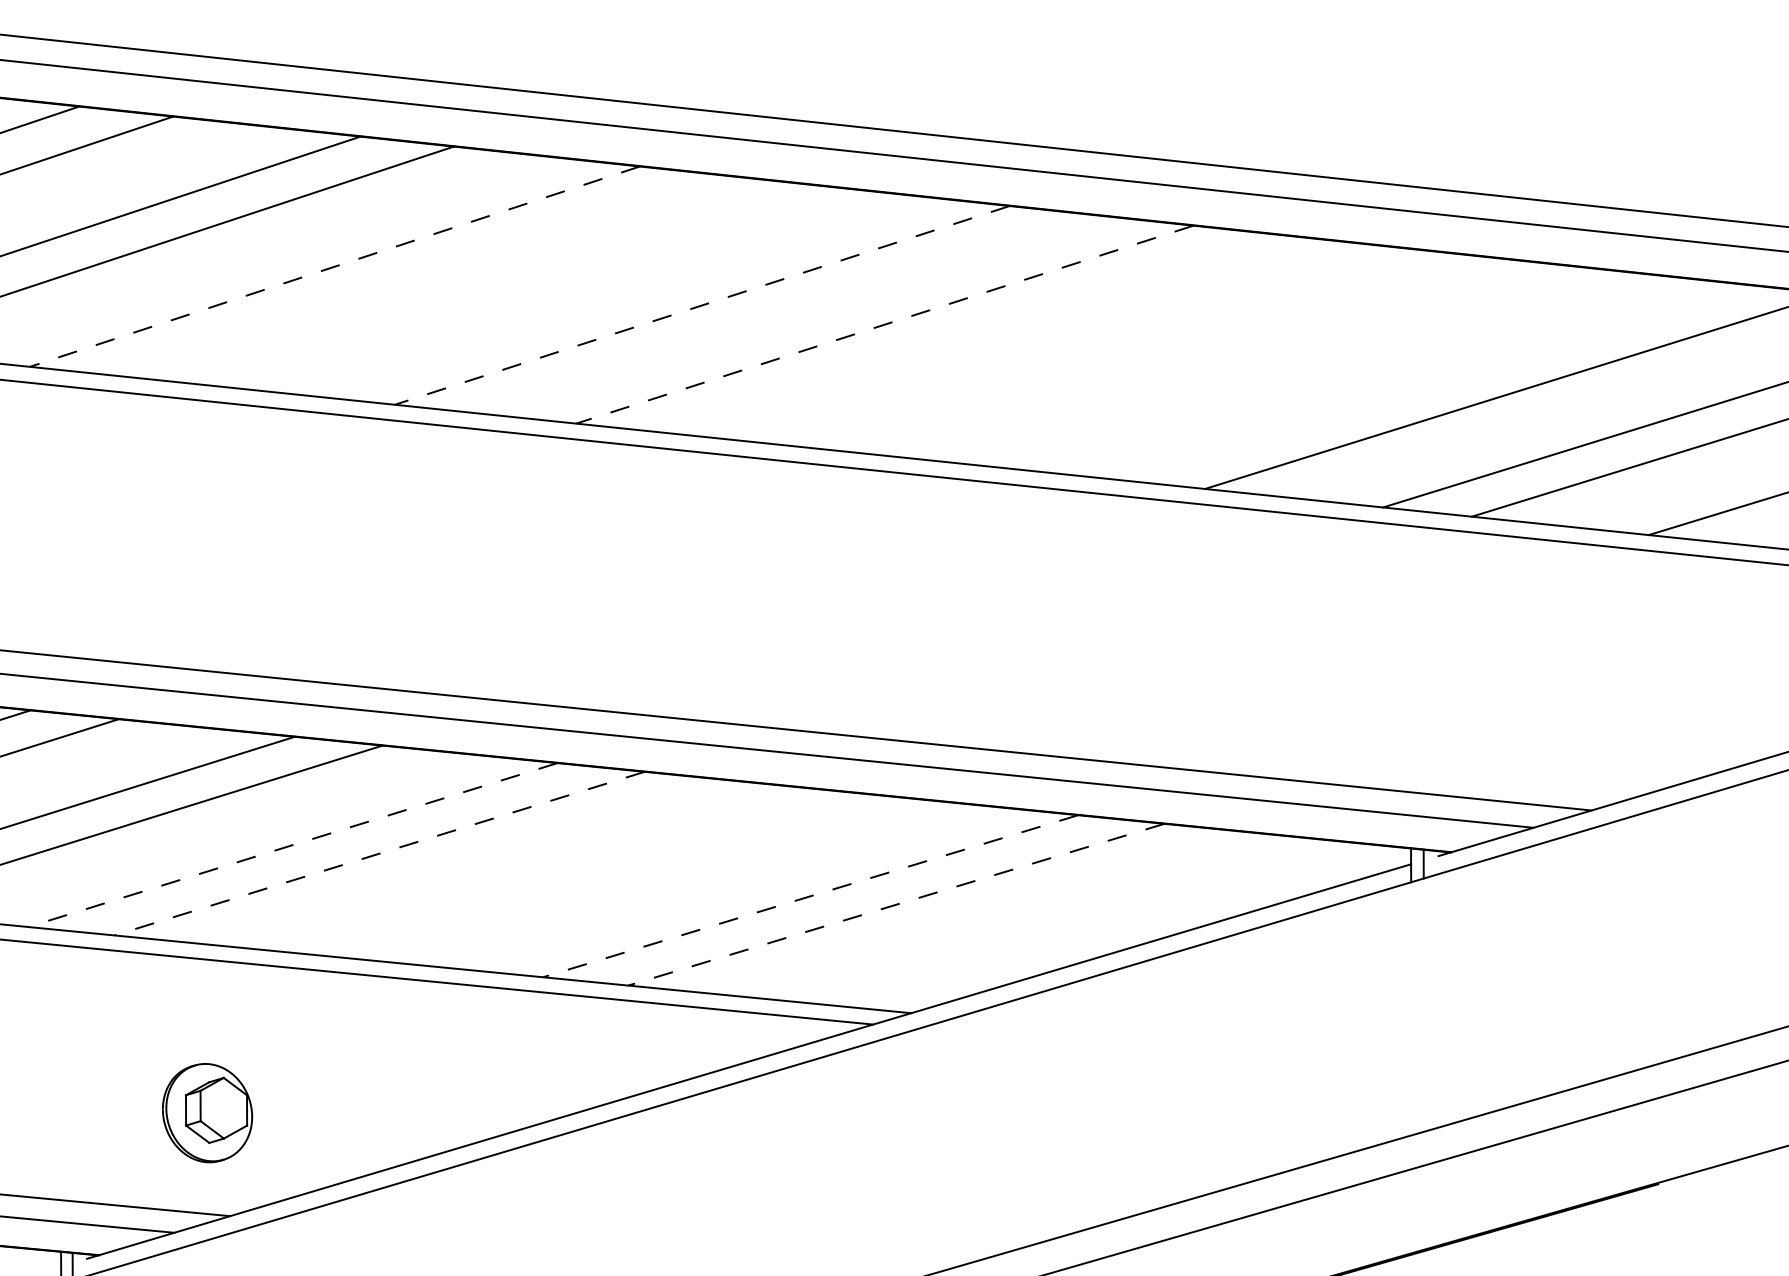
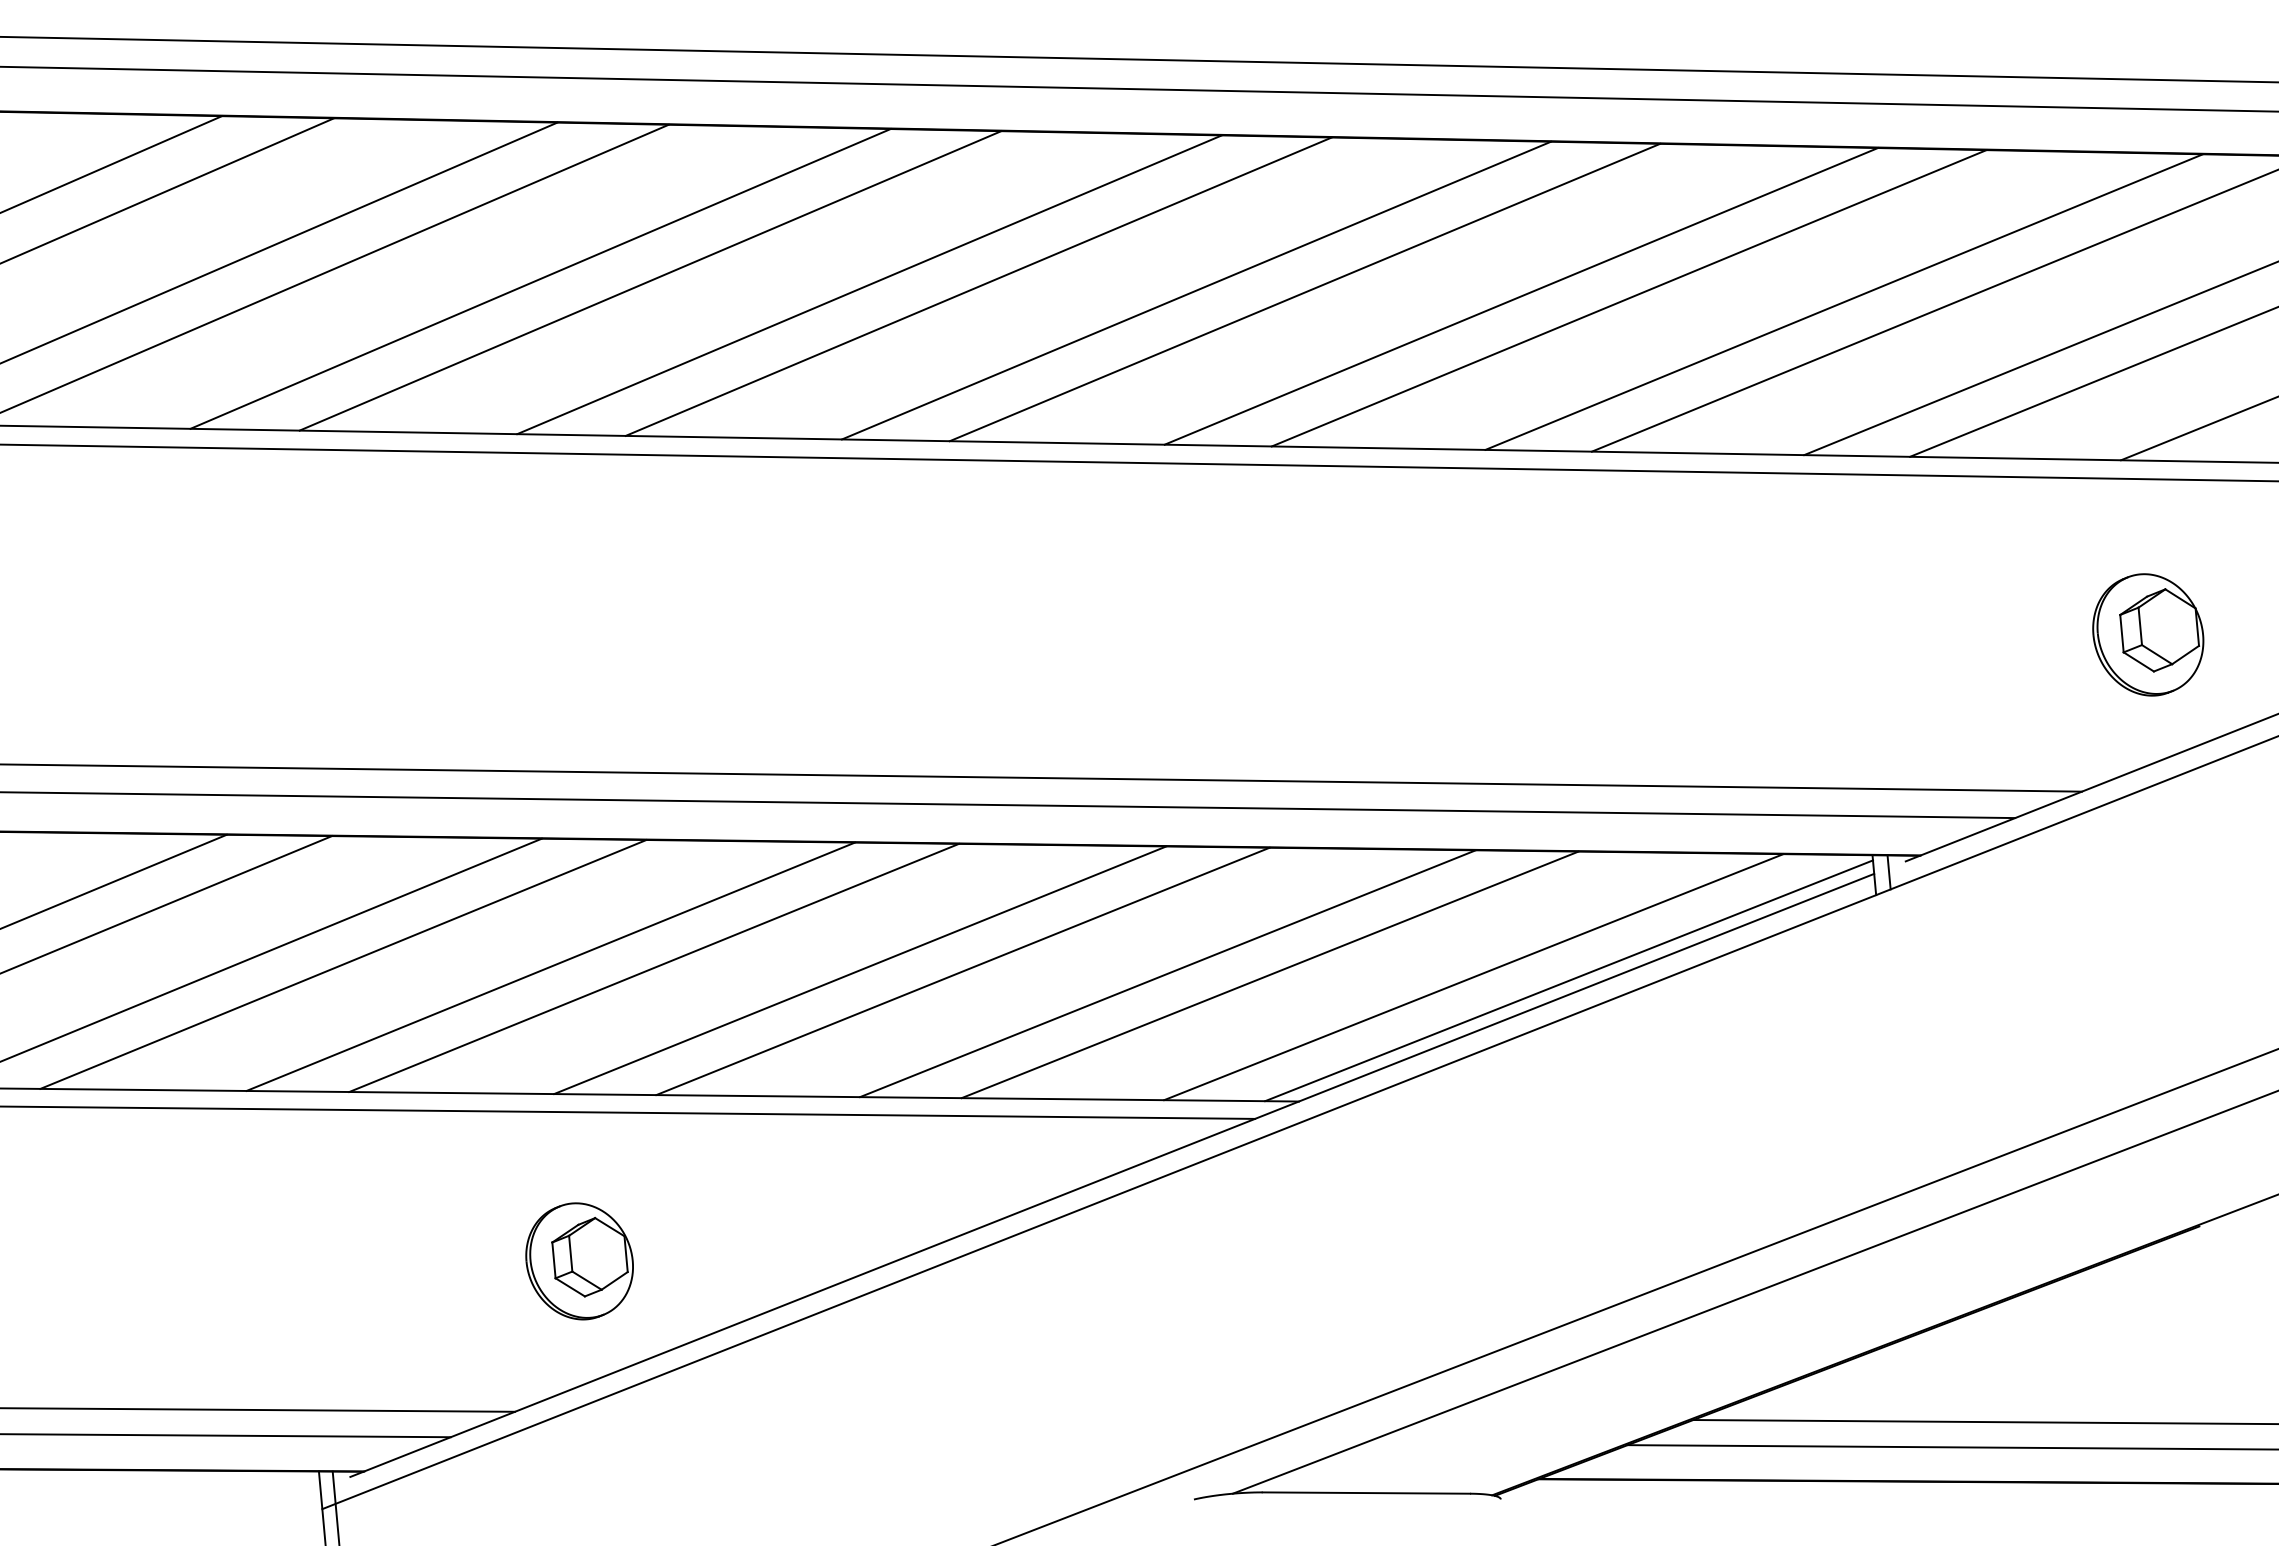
line: (334, 266) -> (540, 278), dashed -> solid
line: (427, 276) -> (650, 280), added
line: (610, 295) -> (869, 284), added
line: (702, 305) -> (978, 286), dashed -> solid
line: (884, 324) -> (1196, 290), dashed -> solid
line: (975, 334) -> (1304, 292), added
line: (1156, 353) -> (1520, 296), added
line: (1247, 363) -> (1628, 298), added
line: (1427, 381) -> (1843, 301), added
part: (1659, 683) -> (2148, 634), added
line: (292, 844) -> (550, 966), dashed -> solid
line: (379, 854) -> (653, 968), dashed -> solid
line: (552, 870) -> (860, 970), added
line: (638, 879) -> (962, 971), added
line: (810, 896) -> (1167, 973), dashed -> solid
line: (895, 905) -> (1269, 975), dashed -> solid
line: (1066, 921) -> (1473, 977), added
line: (1146, 931) -> (1568, 980), added
part: (207, 1113) -> (579, 1261), moved

